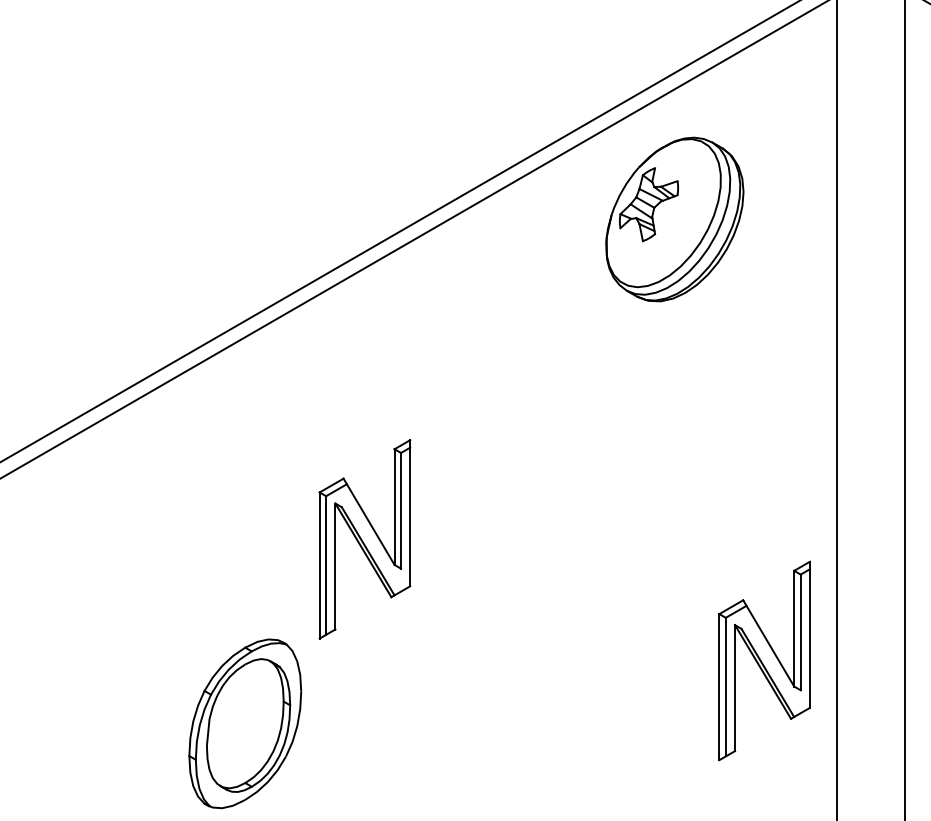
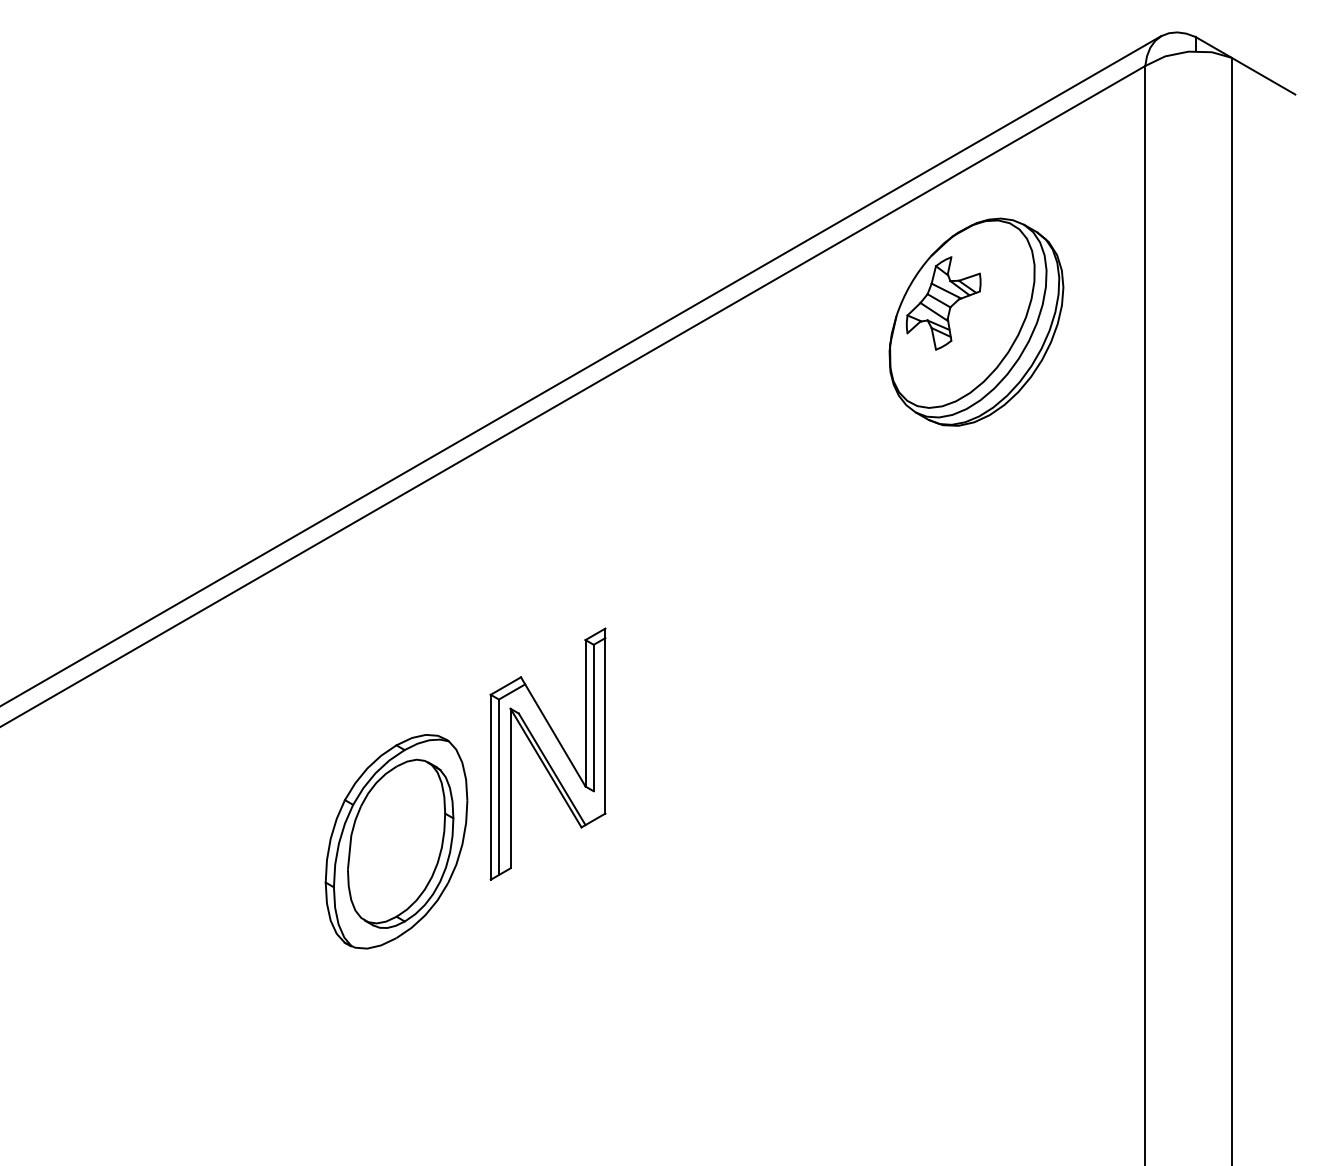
part: (674, 218) -> (976, 321), moved
part: (764, 660) -> (1053, 907), removed
part: (245, 723) -> (396, 841), moved

